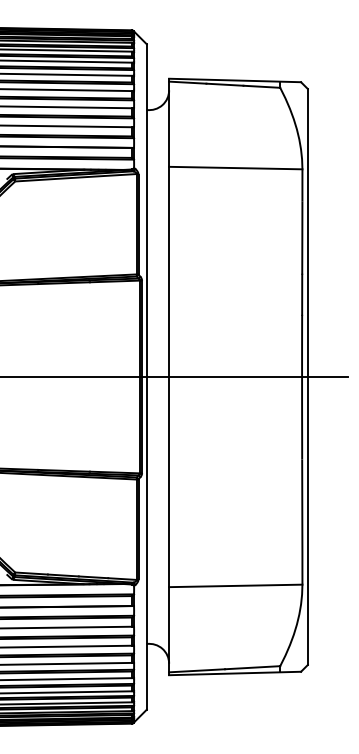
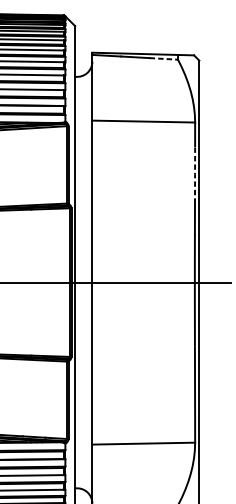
line: (262, 86) -> (164, 58), solid -> dashed
line: (302, 237) -> (195, 175), solid -> dashed

